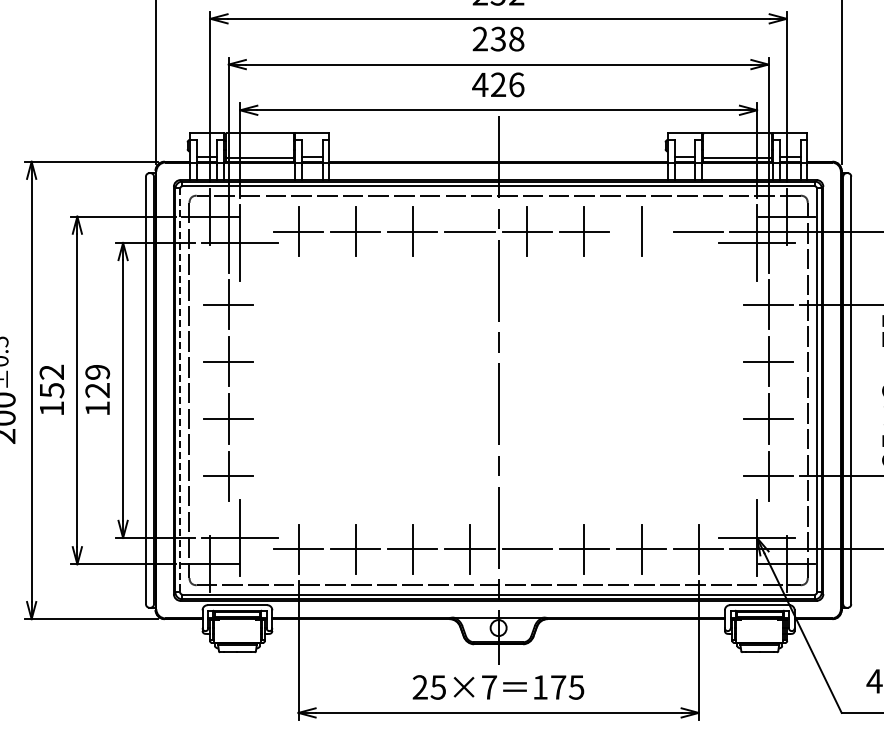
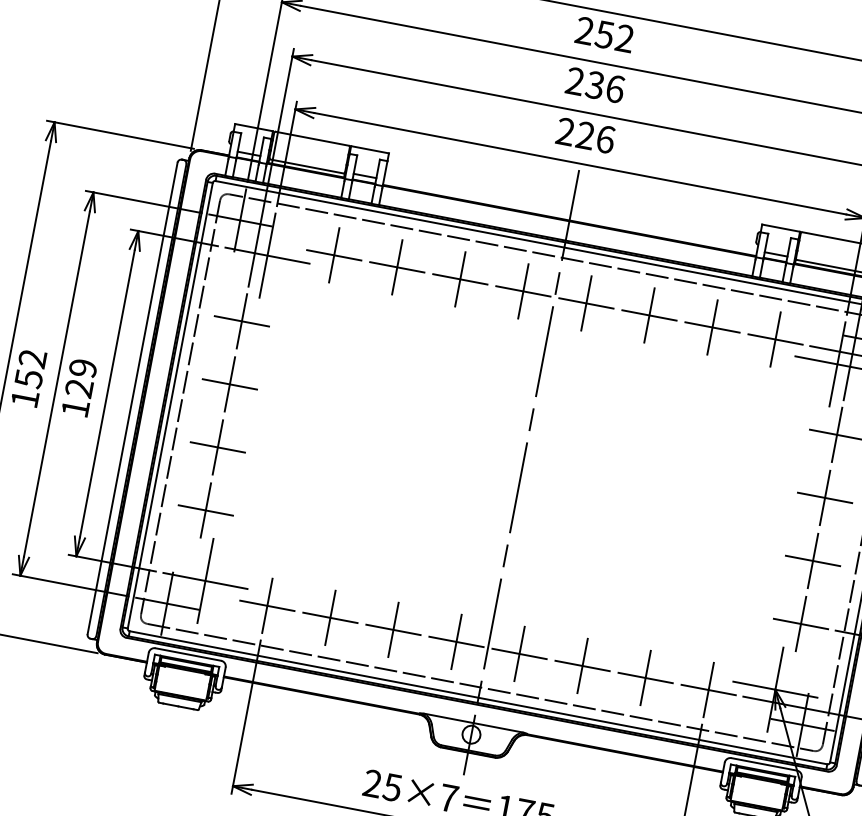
text: (516, 38) -> (615, 88), 238 -> 236
text: (480, 84) -> (565, 131), 426 -> 226
line: (470, 231) -> (523, 291), added
line: (641, 231) -> (712, 327), added
line: (698, 231) -> (775, 339), added
line: (180, 390) -> (170, 405), dashed -> solid
line: (527, 548) -> (520, 653), added

